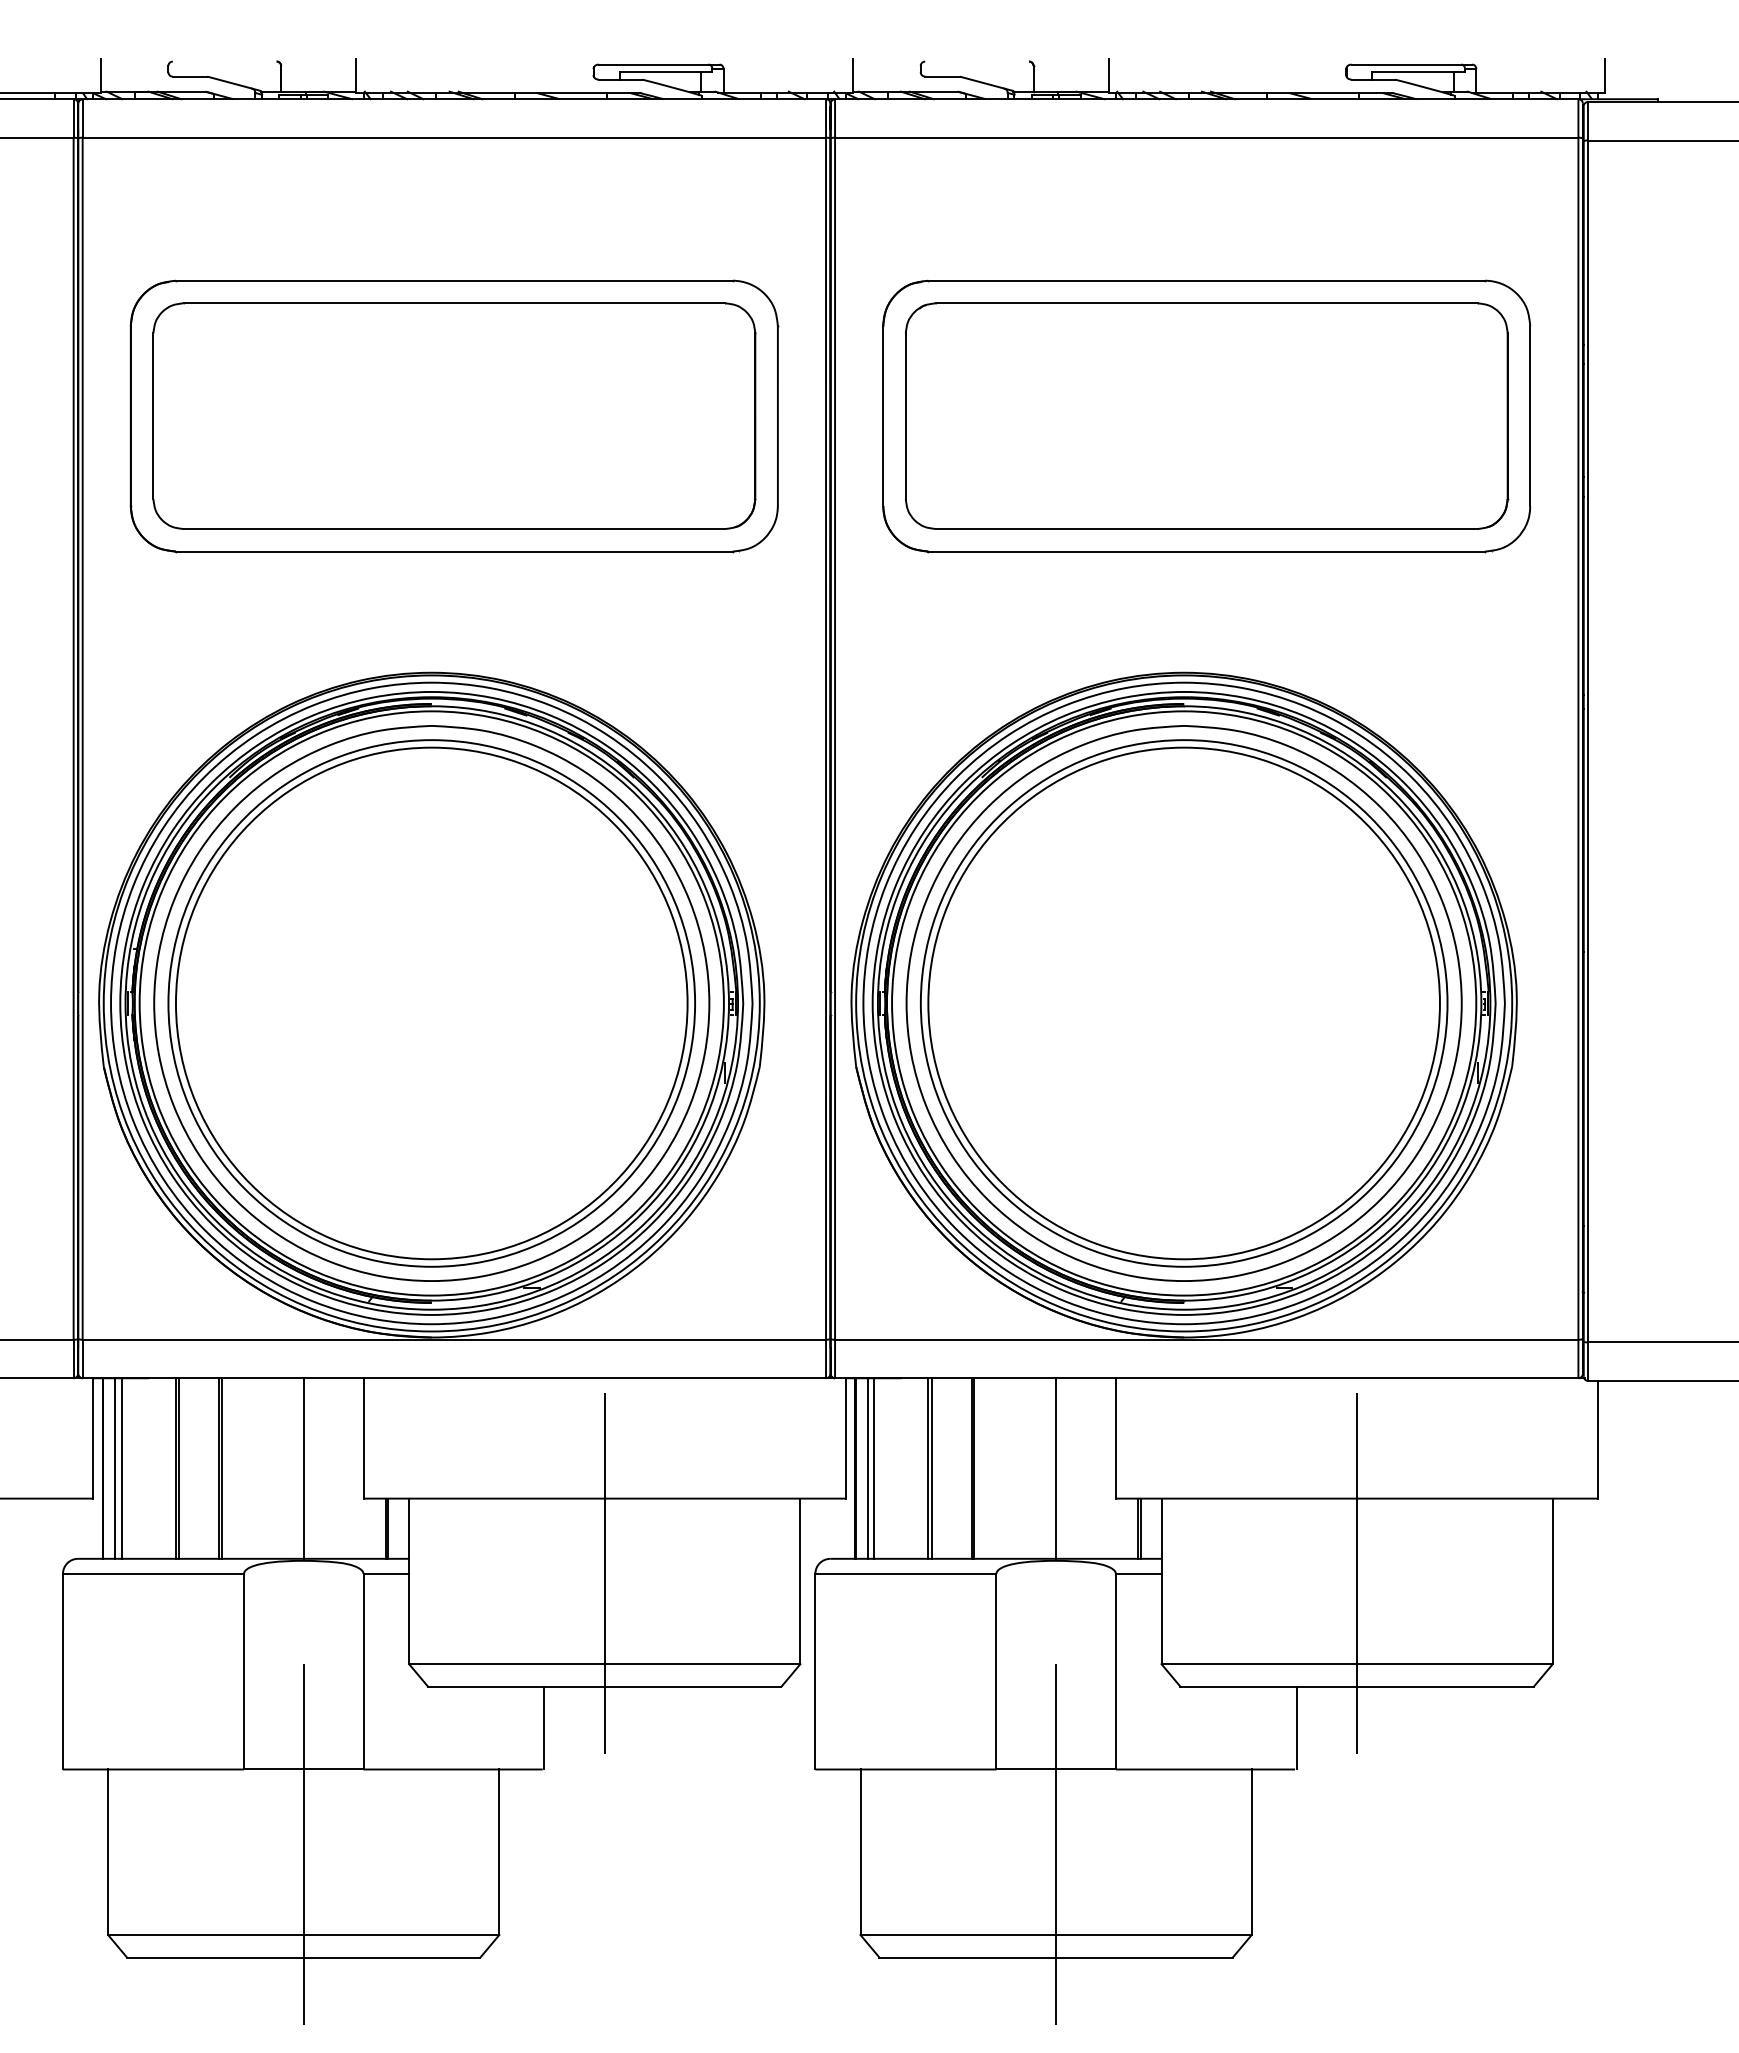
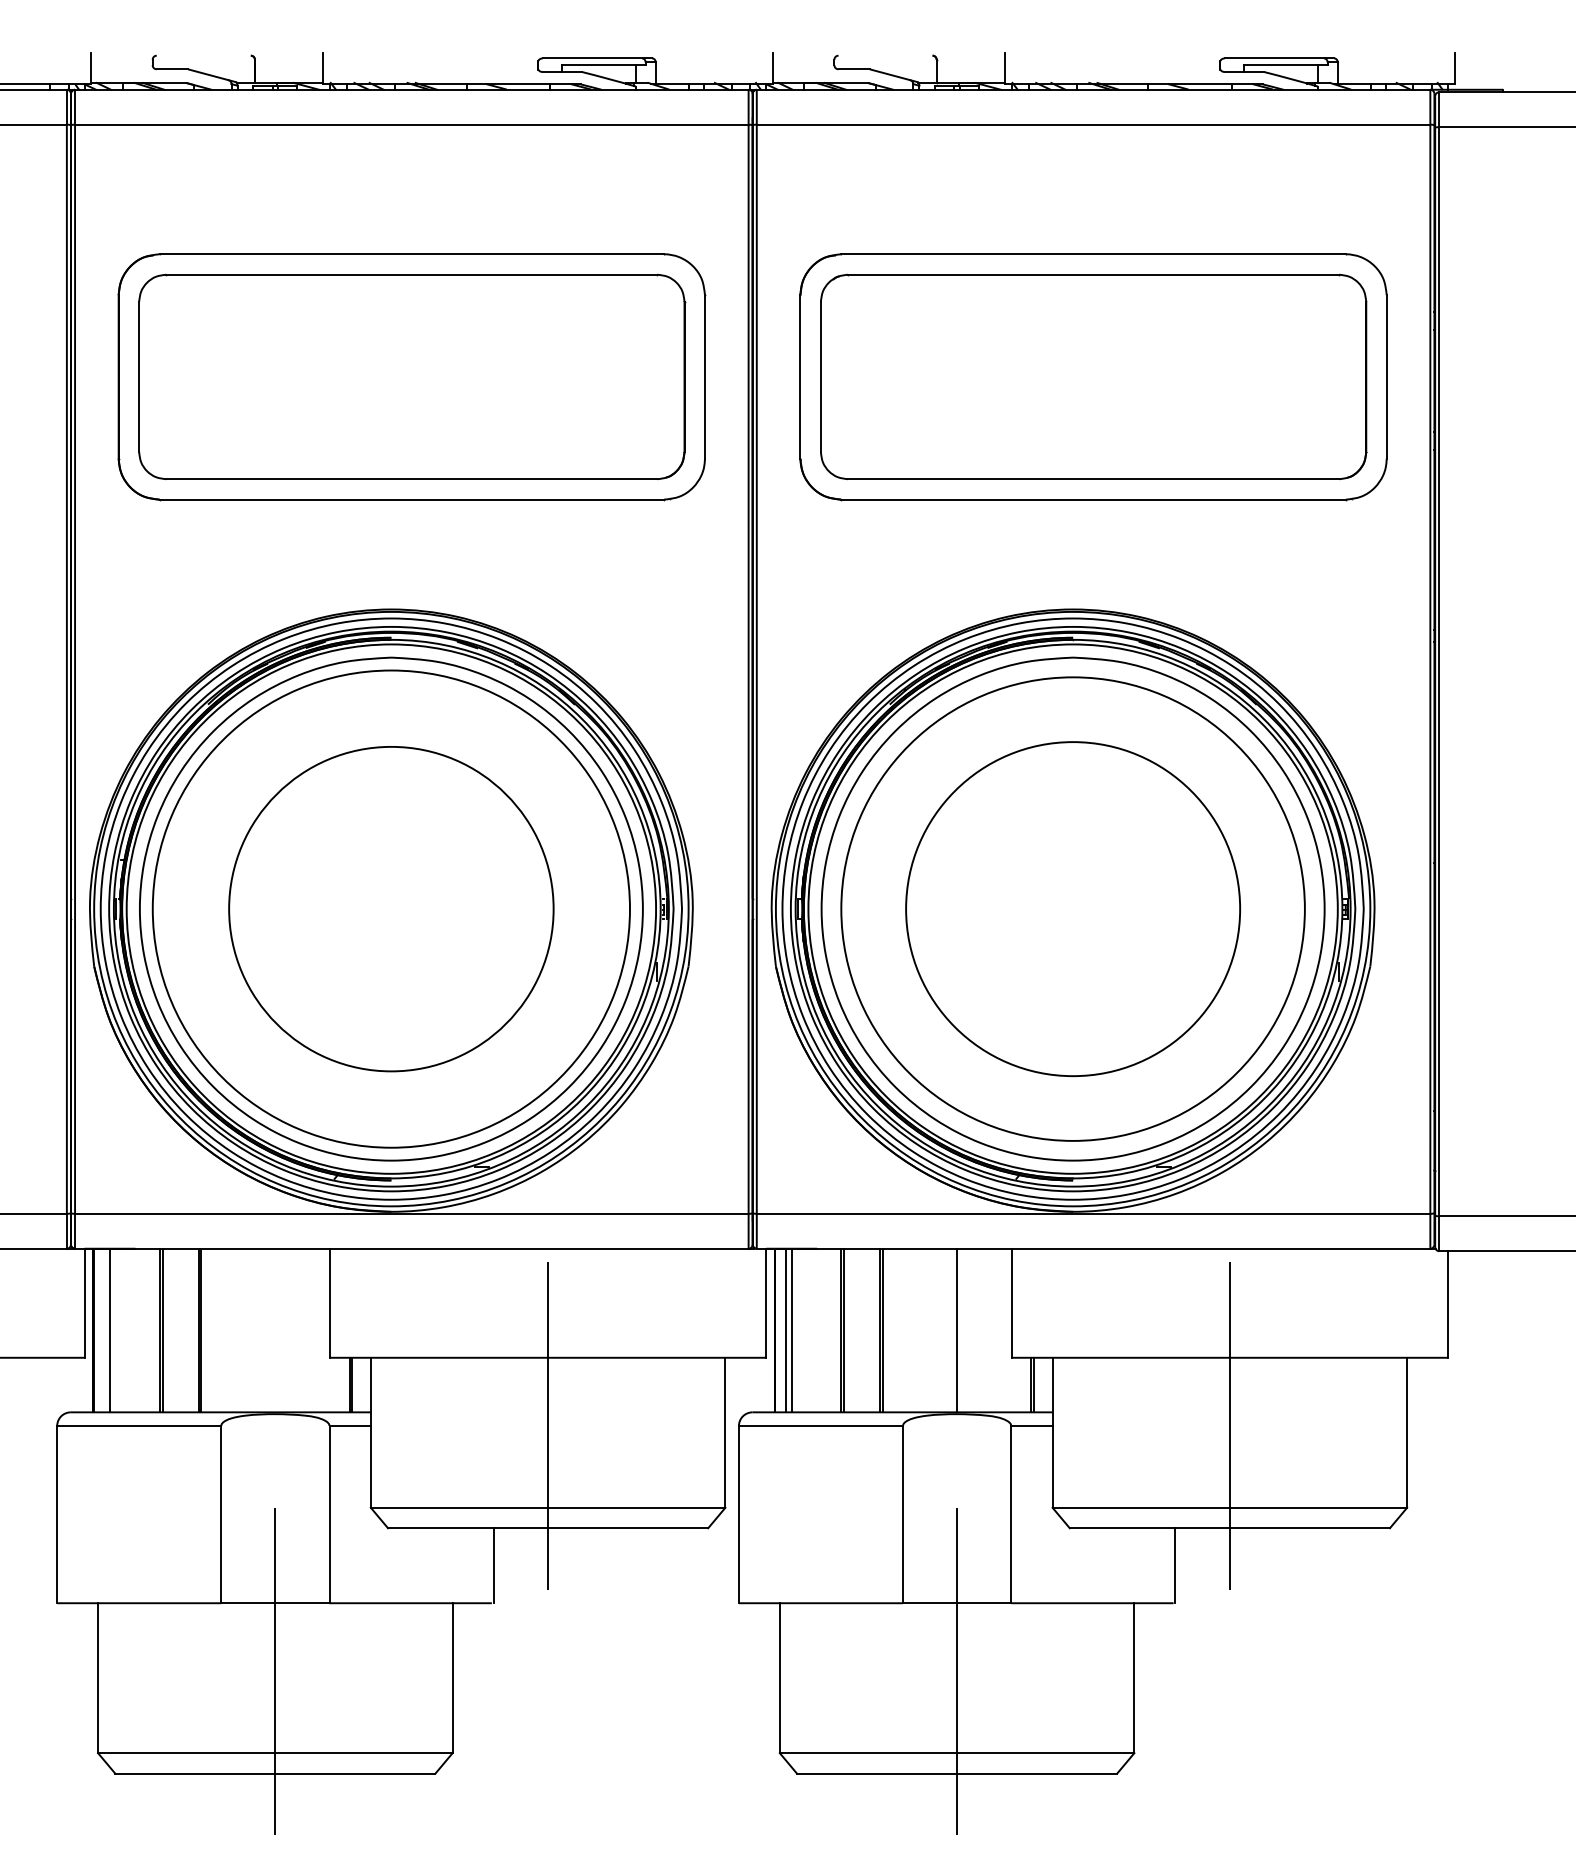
circle: (431, 1003) -> (391, 909), size x0.7
circle: (1183, 1003) -> (1072, 909), size x0.7
line: (115, 1468) -> (104, 1330), removed
line: (303, 1468) -> (275, 1330), removed

